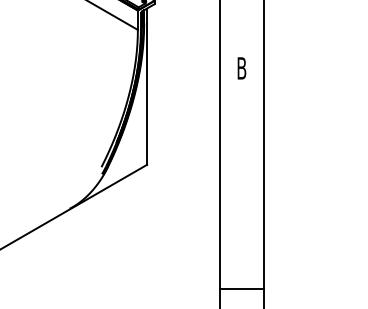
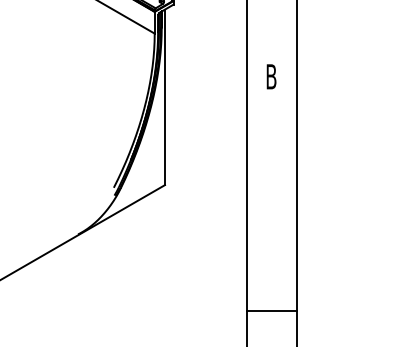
line: (241, 288) -> (271, 311), moved

